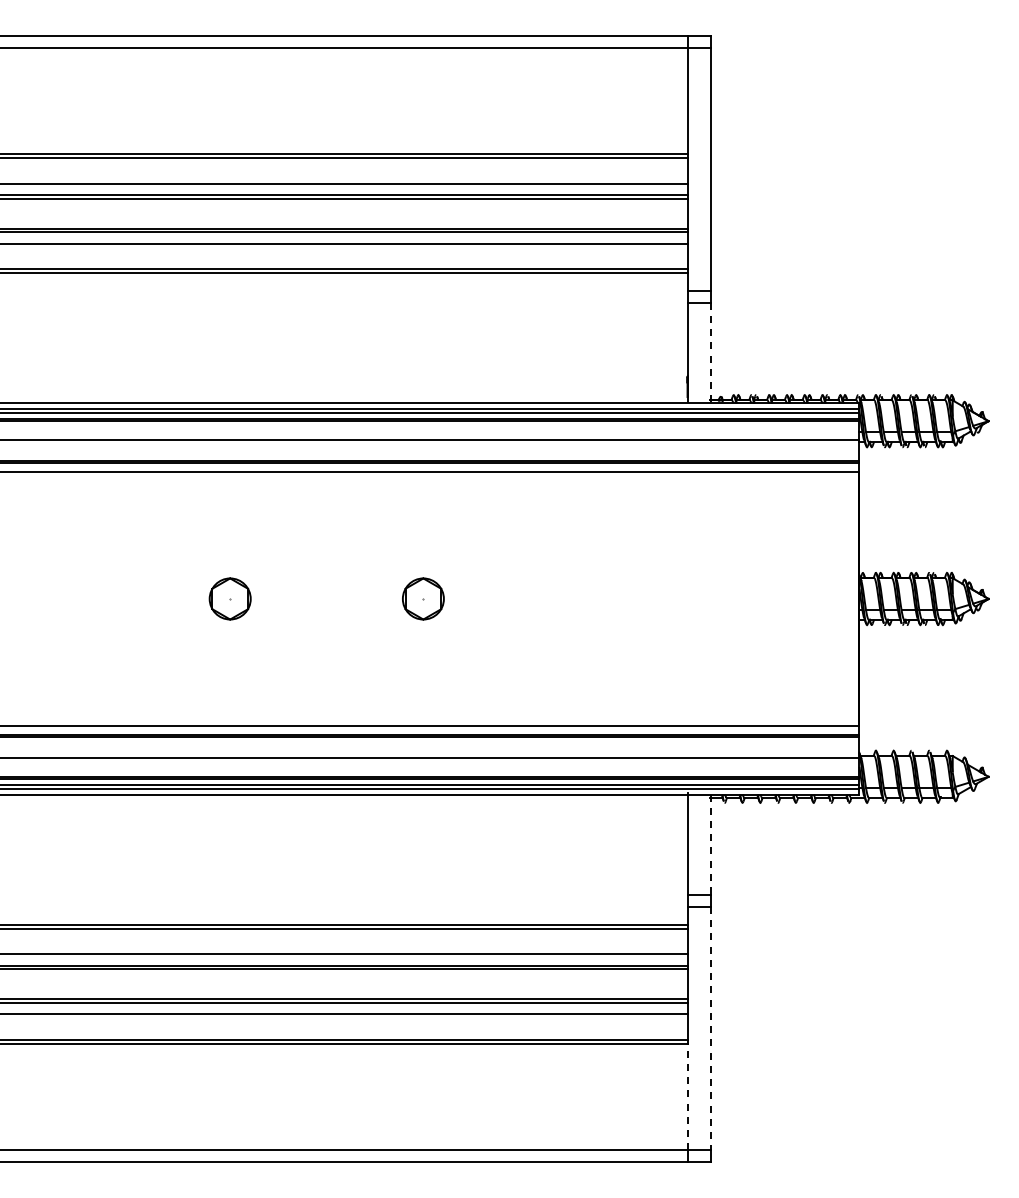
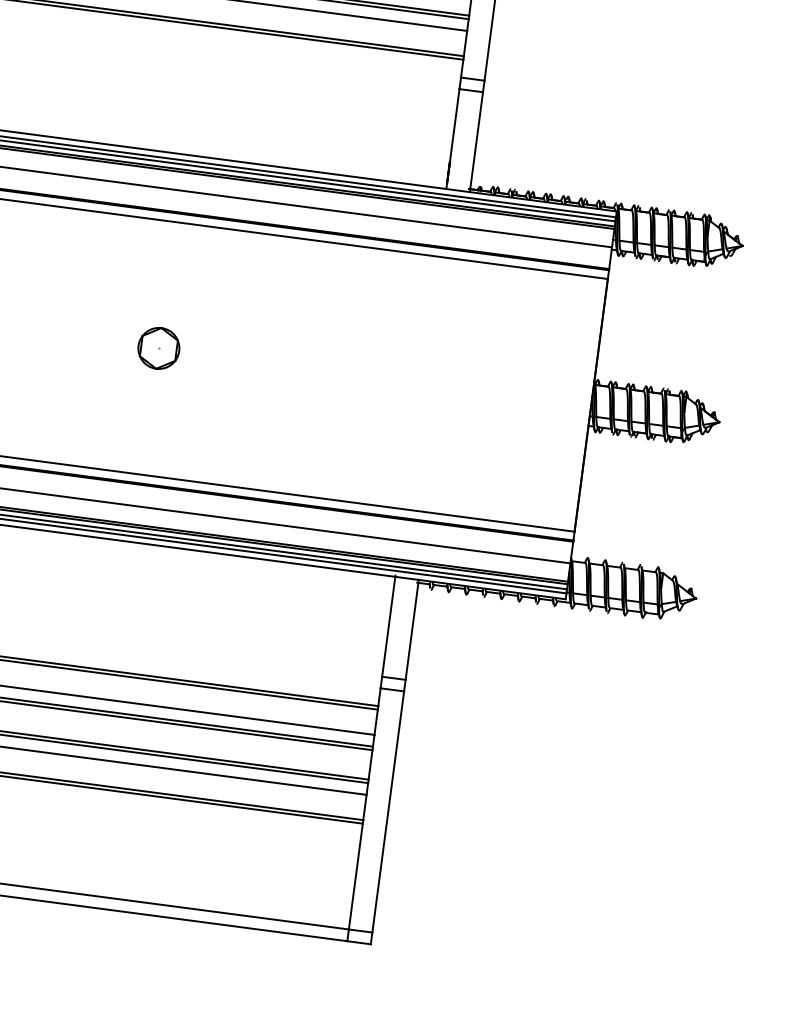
line: (711, 353) -> (476, 142), dashed -> solid
line: (711, 845) -> (412, 630), dashed -> solid
line: (711, 1028) -> (388, 811), dashed -> solid
line: (687, 1096) -> (355, 876), dashed -> solid

